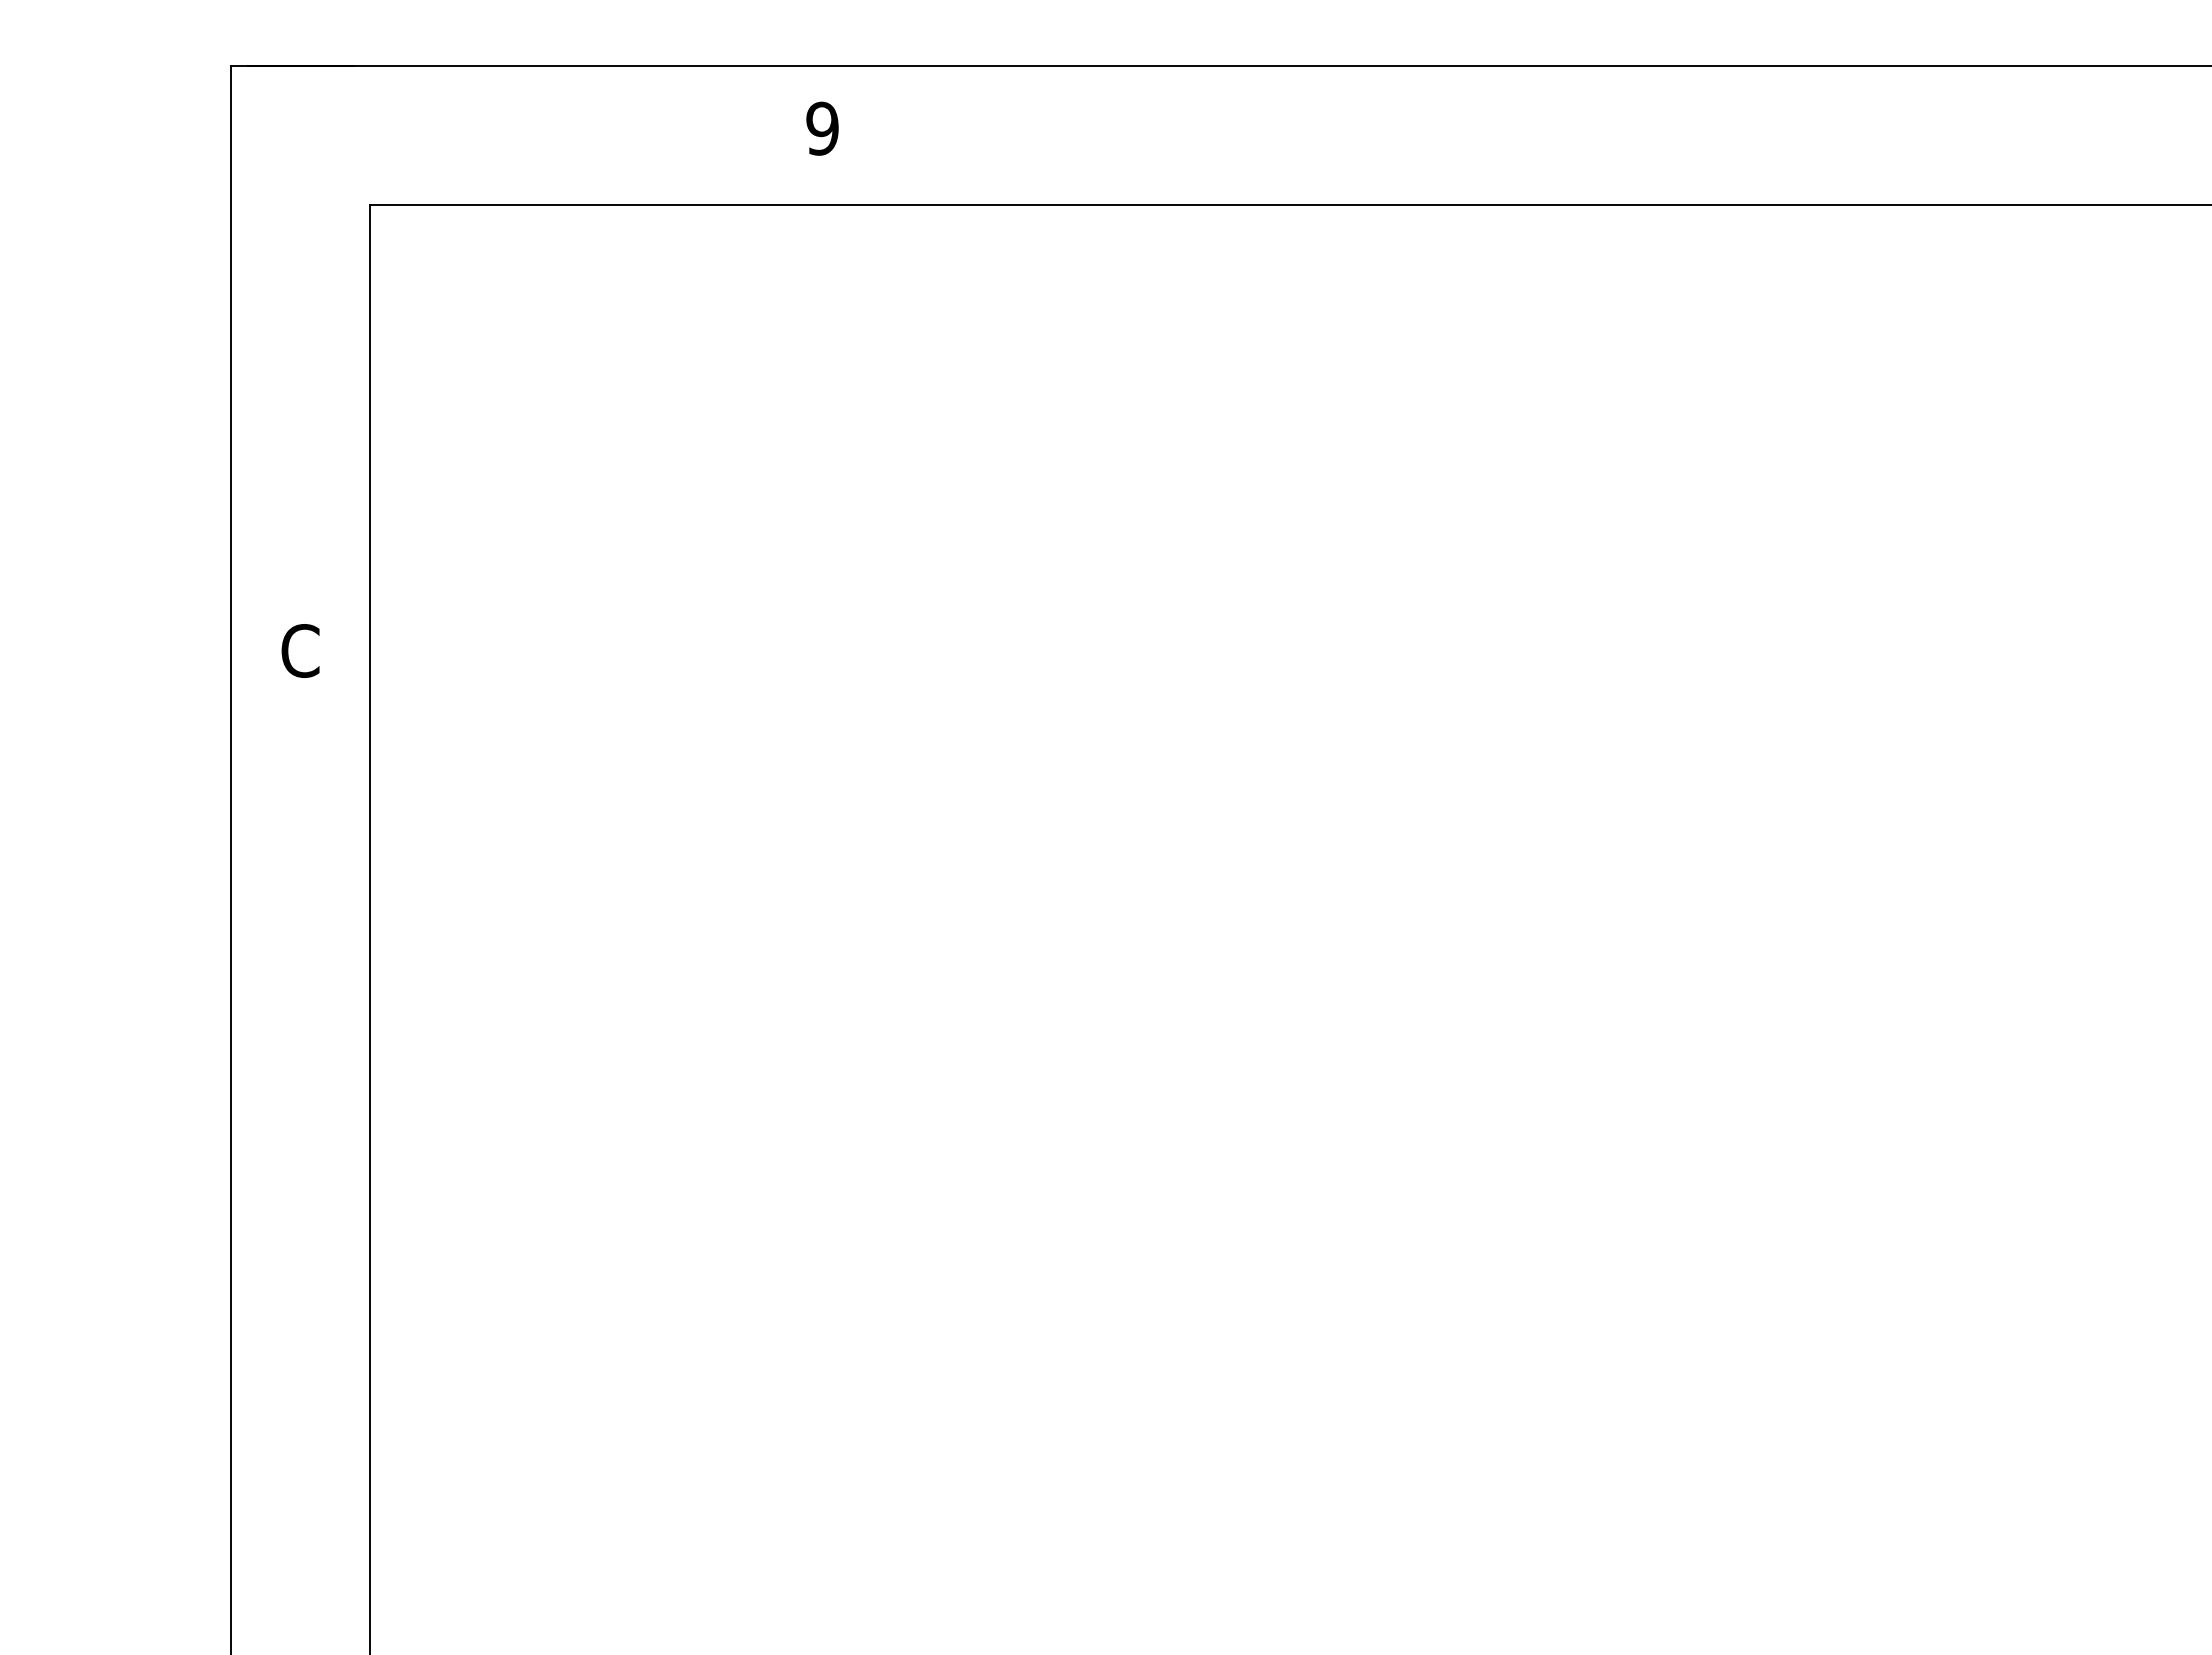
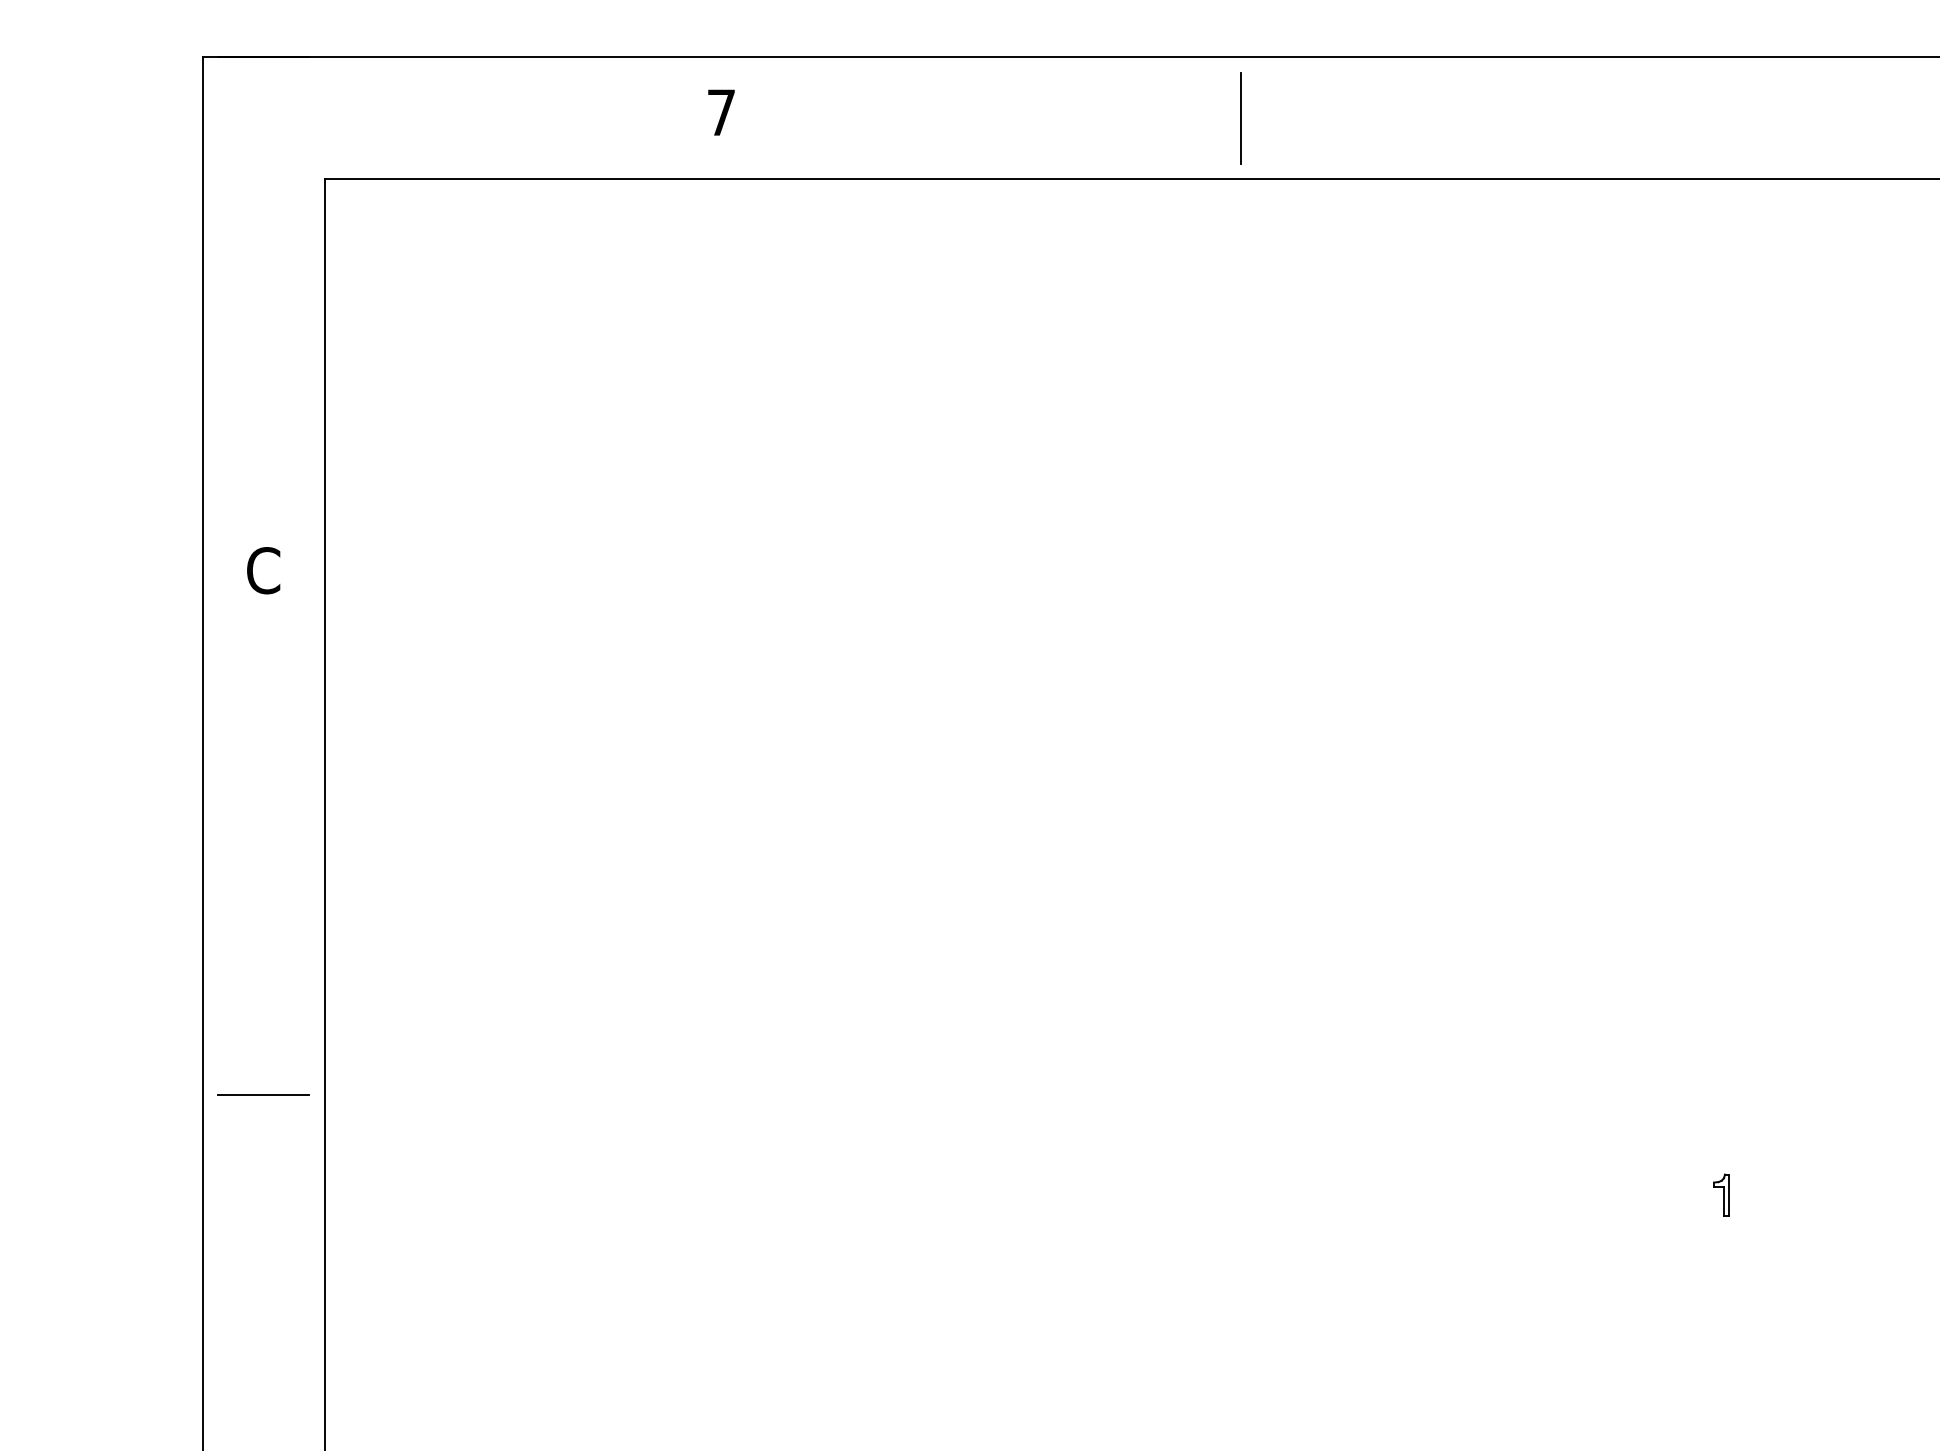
text: (822, 128) -> (721, 112), 9 -> 7
line: (1414, 134) -> (1240, 117), added
line: (300, 1249) -> (263, 1095), added
part: (1962, 1362) -> (1721, 1194), added

